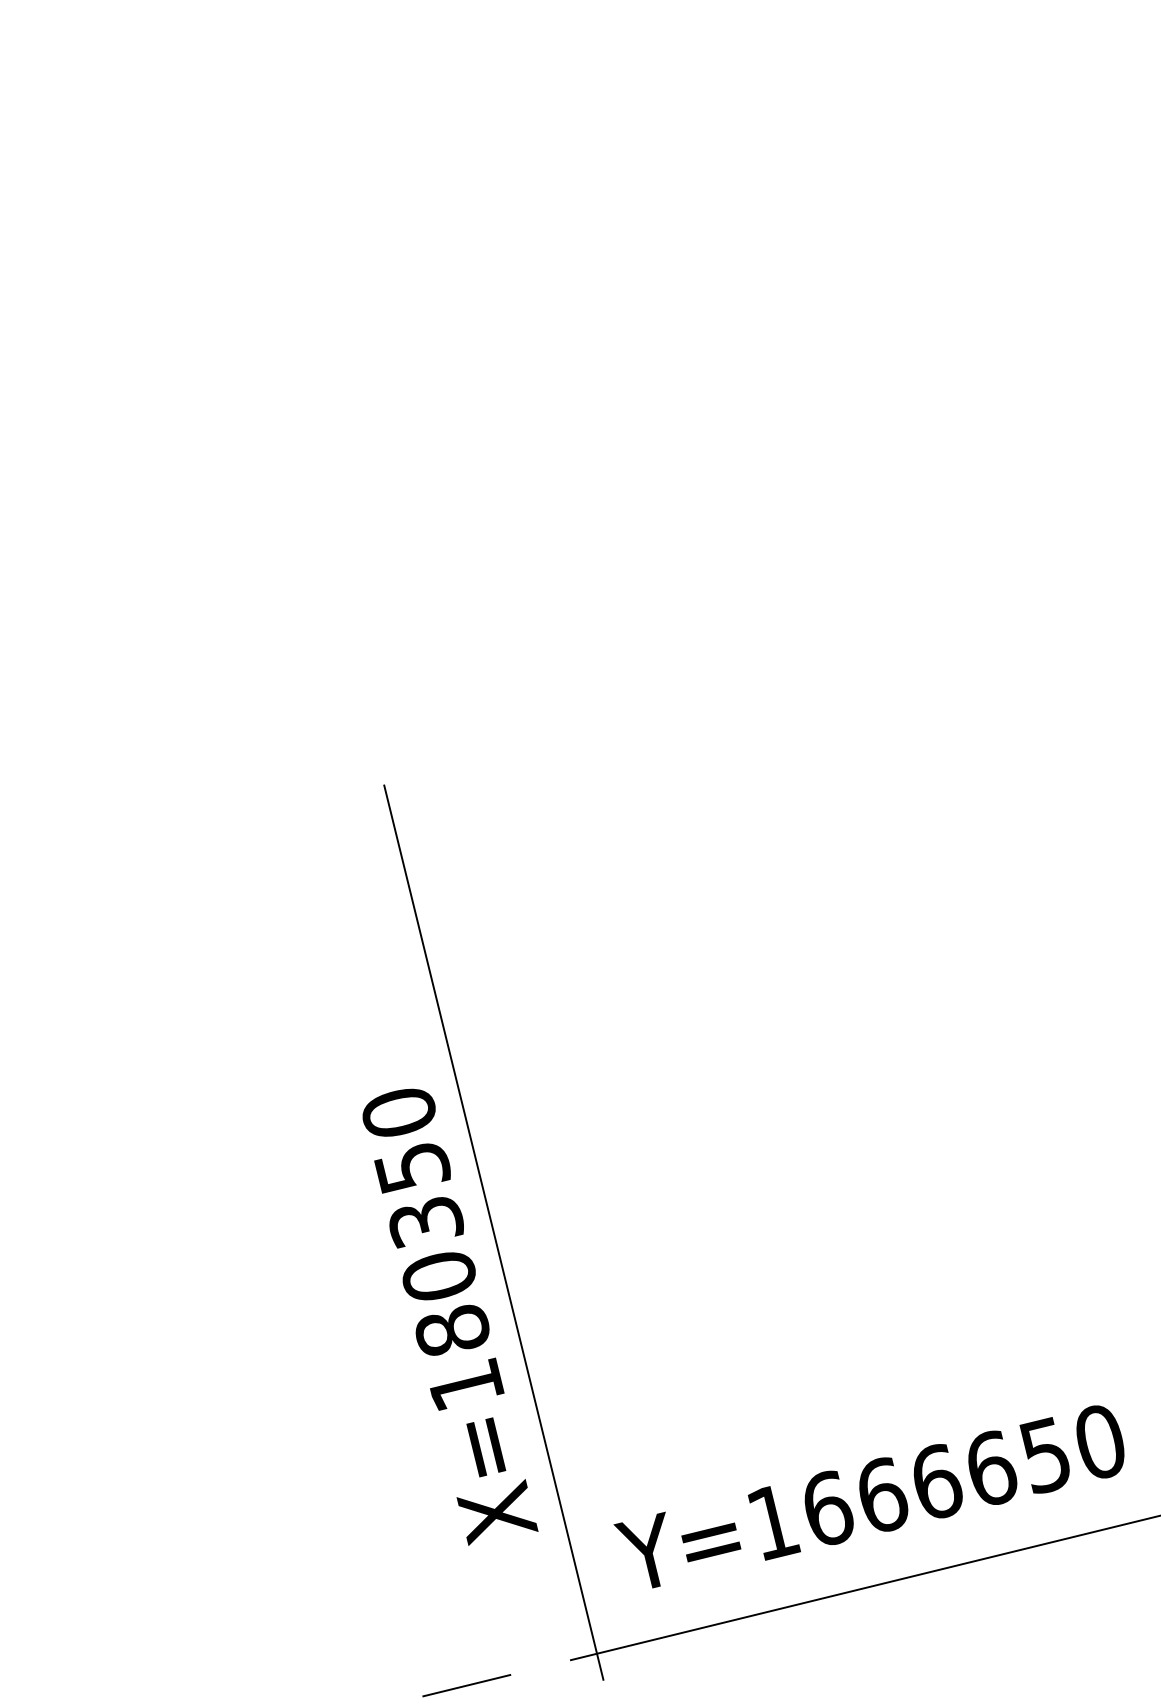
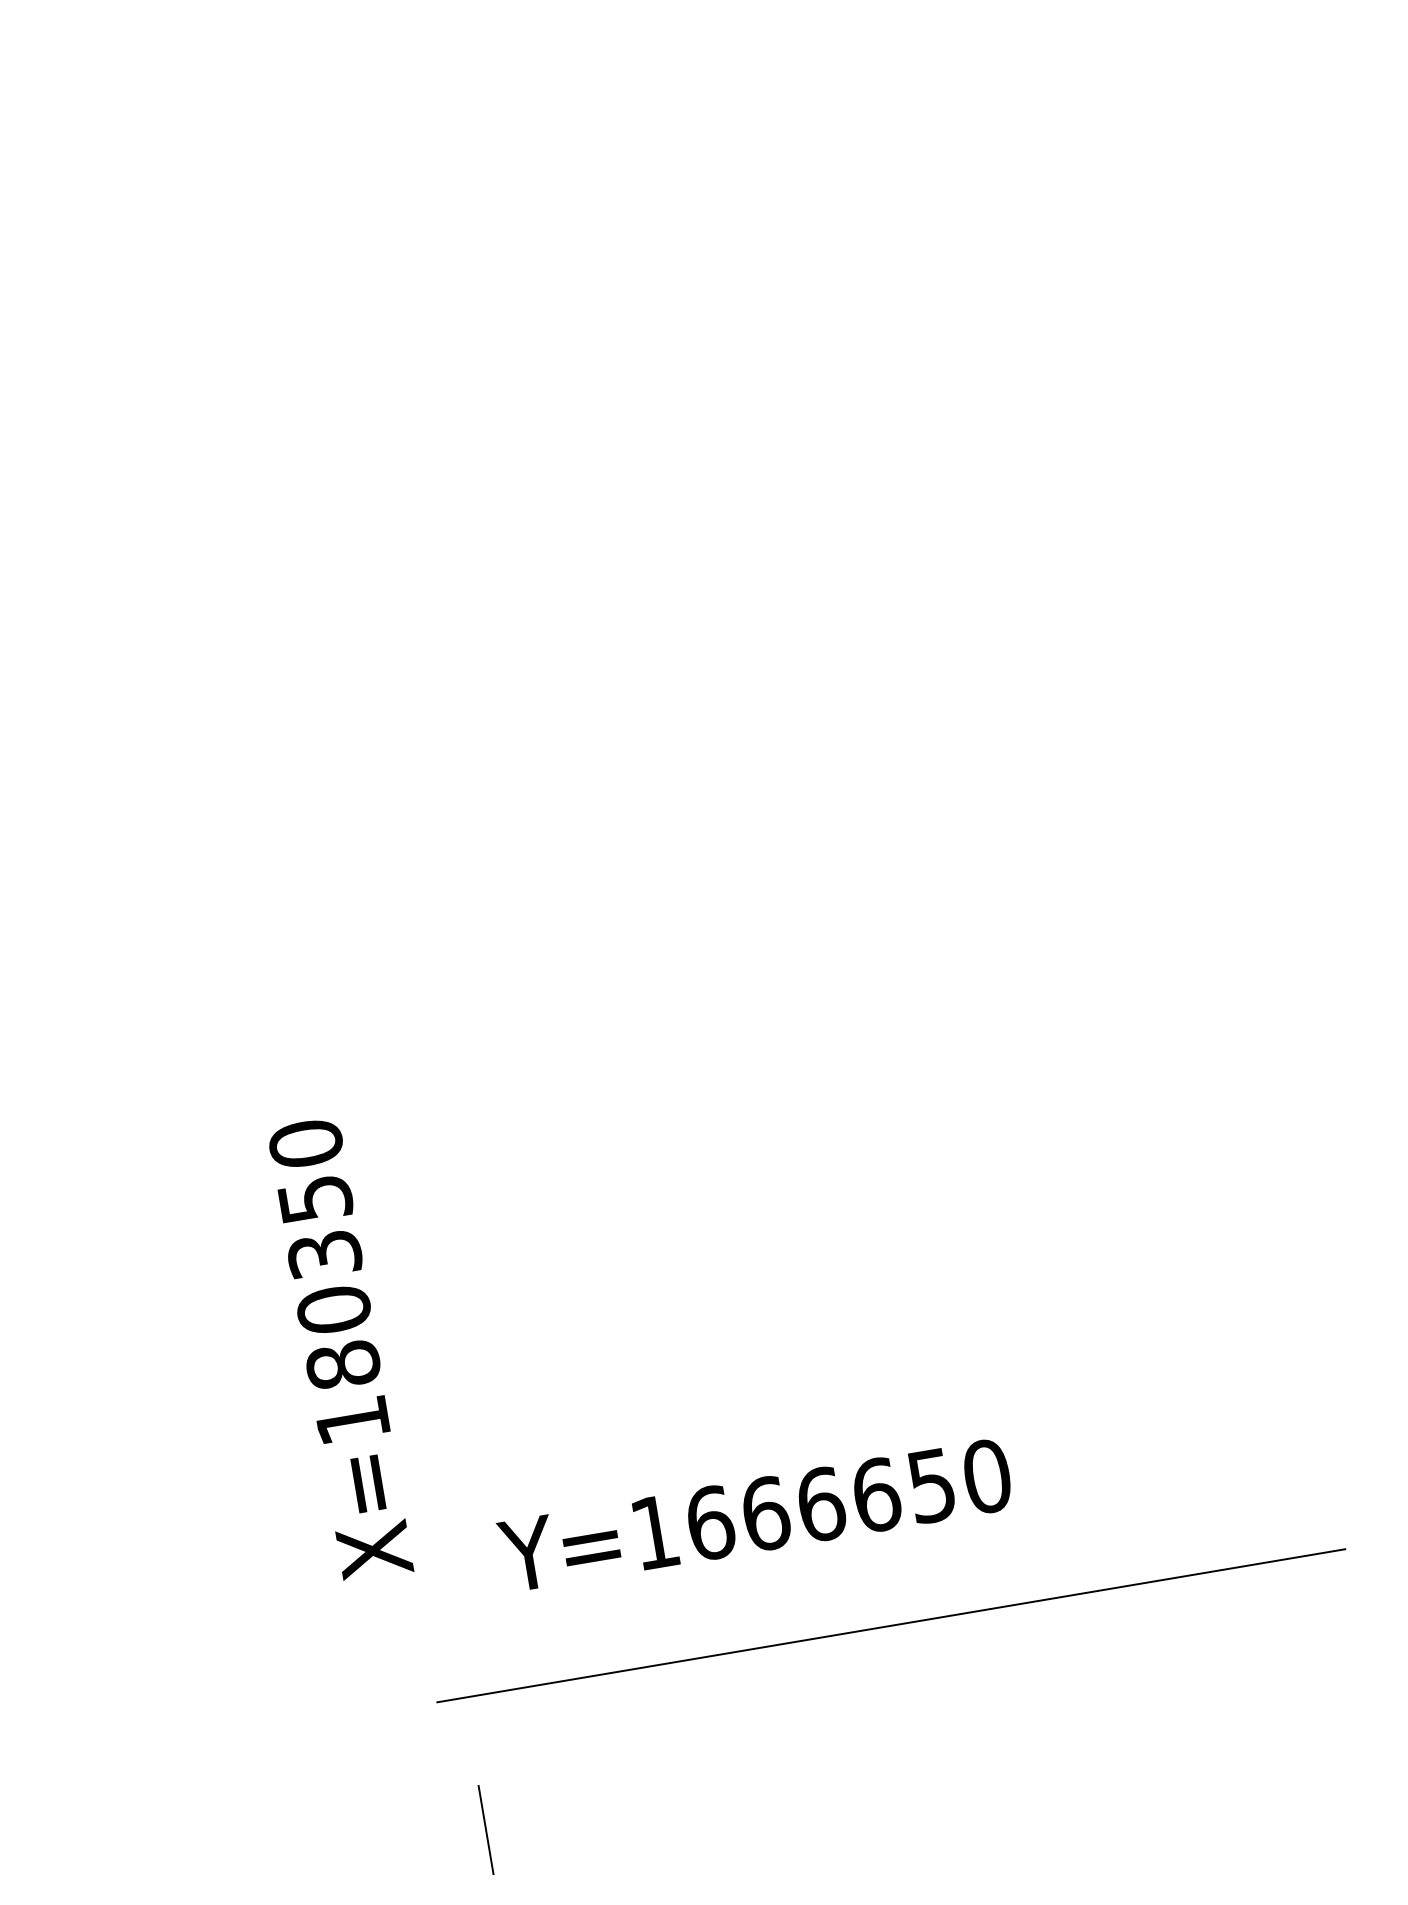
line: (493, 1232) -> (391, 1270), removed
text: (868, 1497) -> (752, 1514), moved
line: (466, 1685) -> (331, 1719), removed

